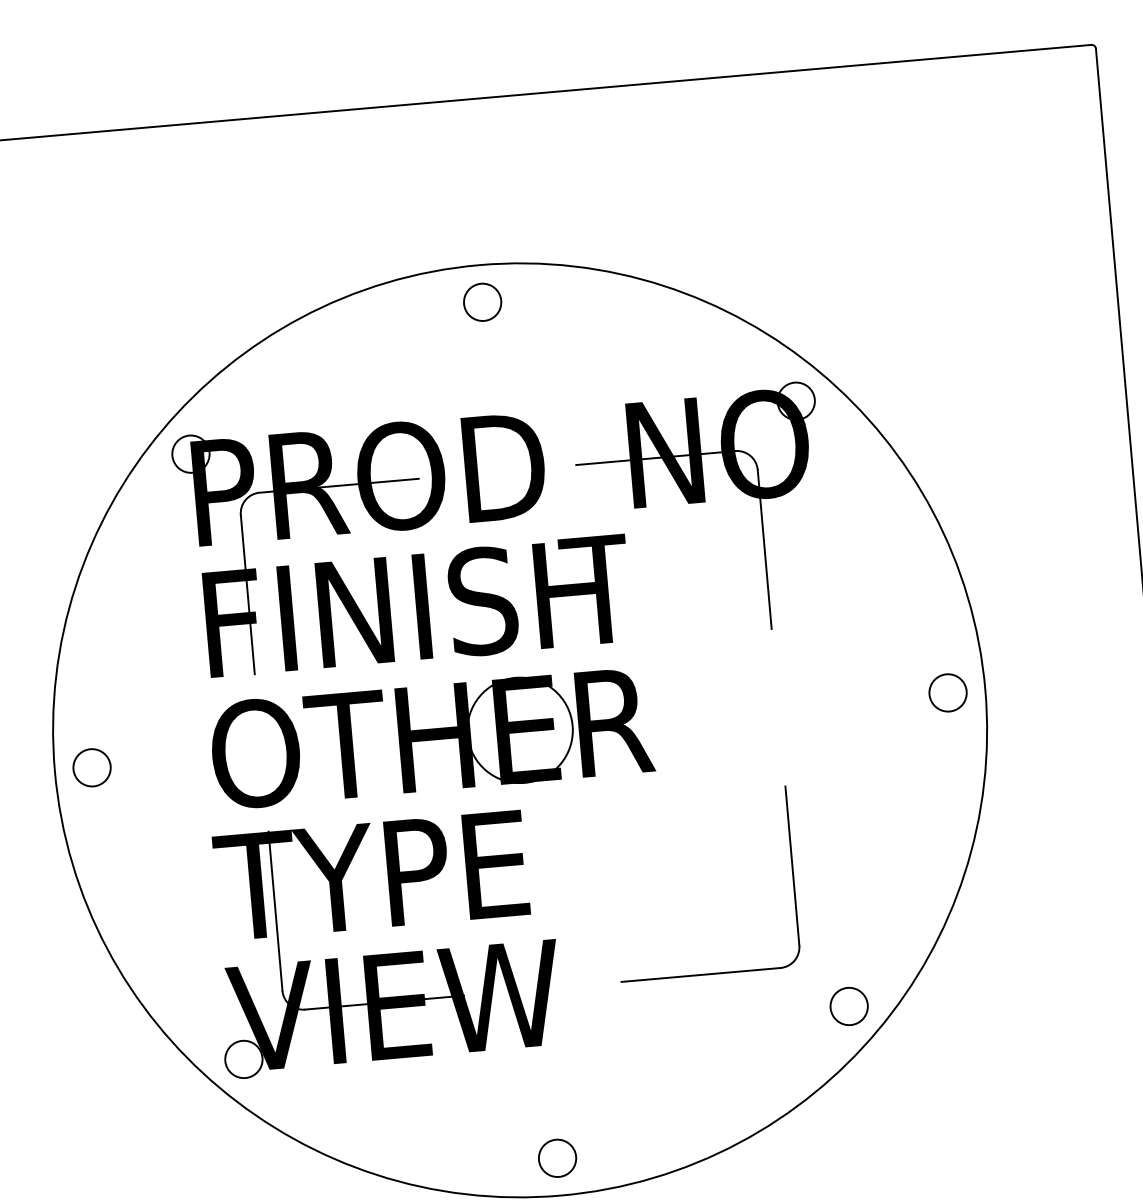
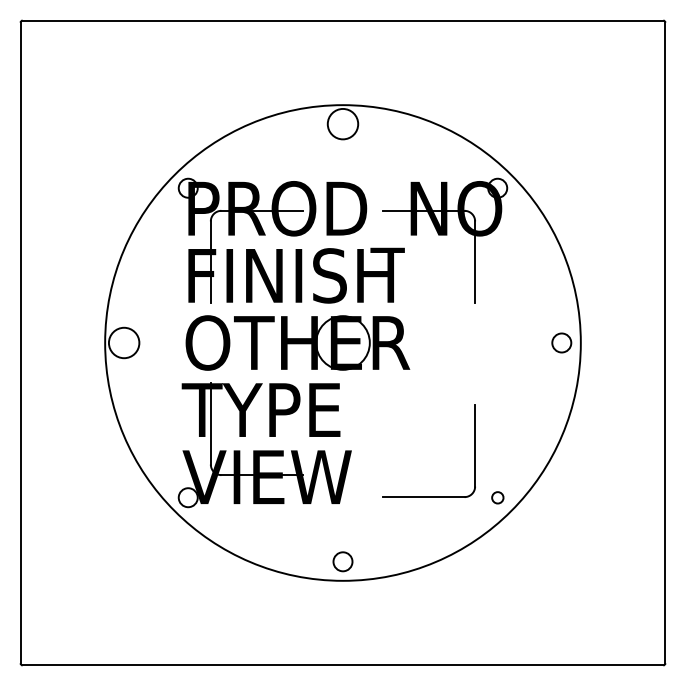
circle: (481, 301) -> (342, 123), size x1.6
circle: (90, 766) -> (123, 342), size x1.6
part: (791, 875) -> (474, 450), moved
circle: (848, 1006) -> (497, 497), size x0.6

